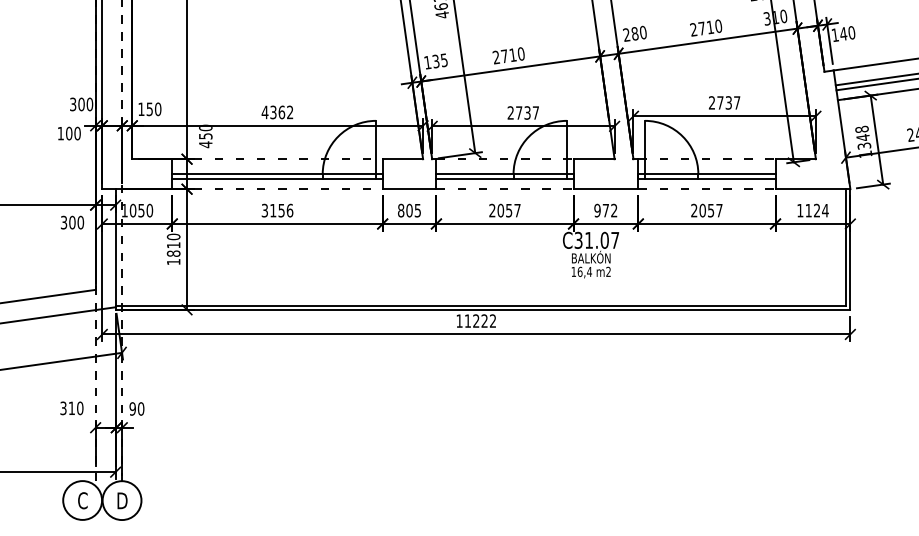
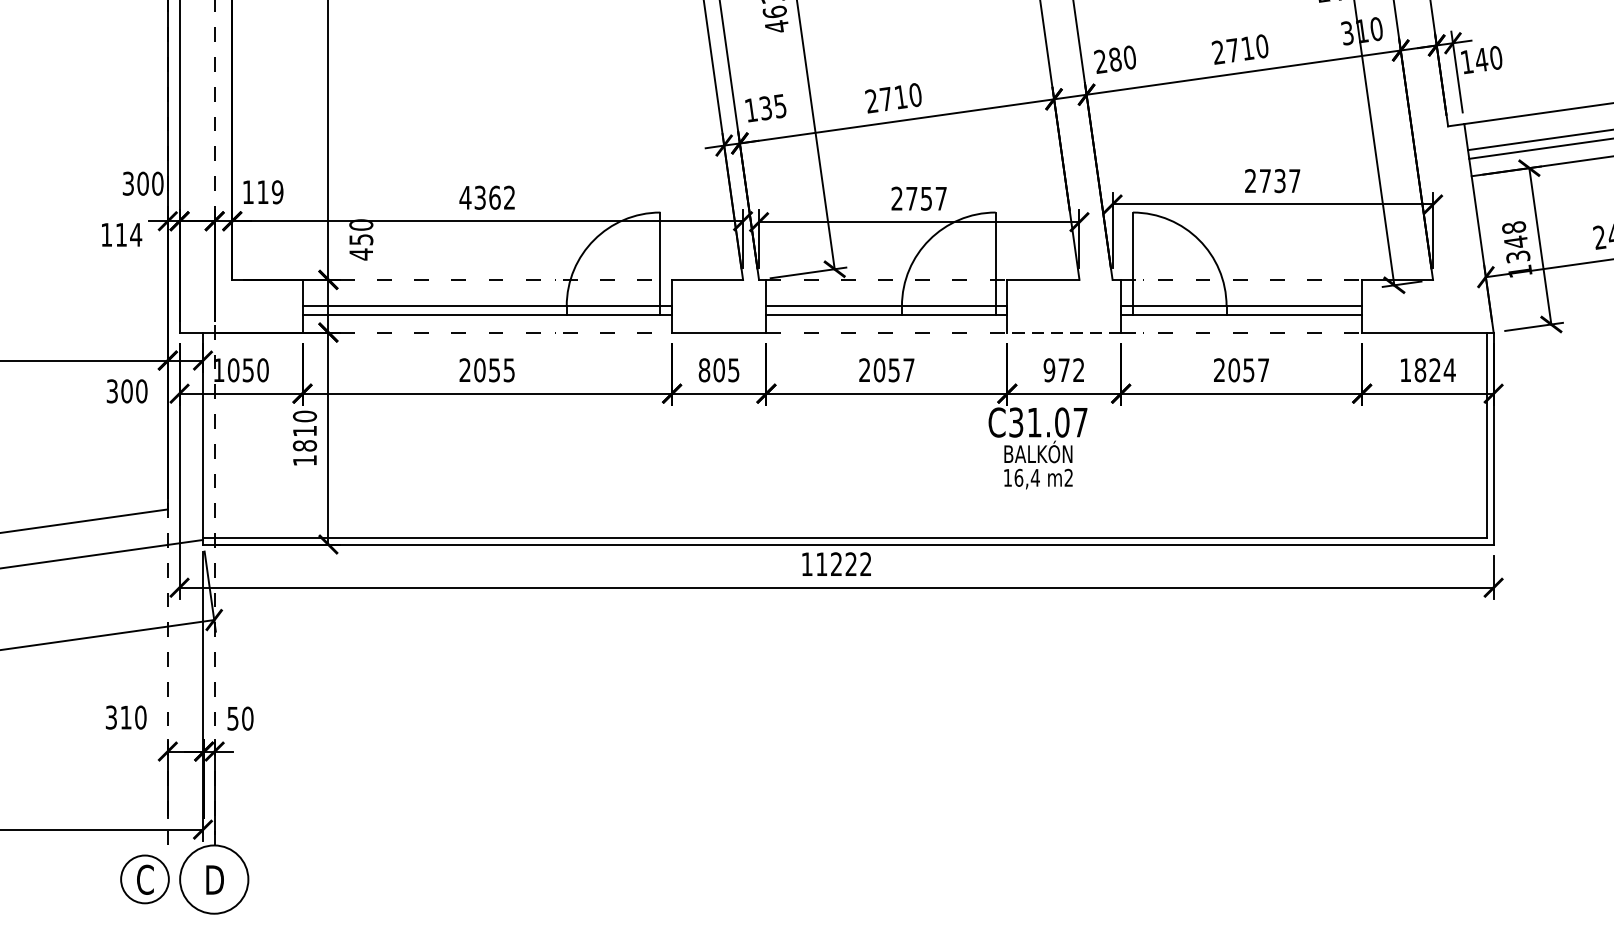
text: (153, 109) -> (269, 192), 150 -> 119
text: (527, 112) -> (926, 197), 2737 -> 2757
text: (73, 133) -> (128, 234), 100 -> 114
line: (605, 189) -> (1063, 333), solid -> dashed
text: (277, 210) -> (487, 369), 3156 -> 2055
text: (808, 210) -> (1420, 369), 1124 -> 1824
text: (132, 408) -> (232, 717), 90 -> 50
circle: (82, 500) -> (144, 879), size x0.7

